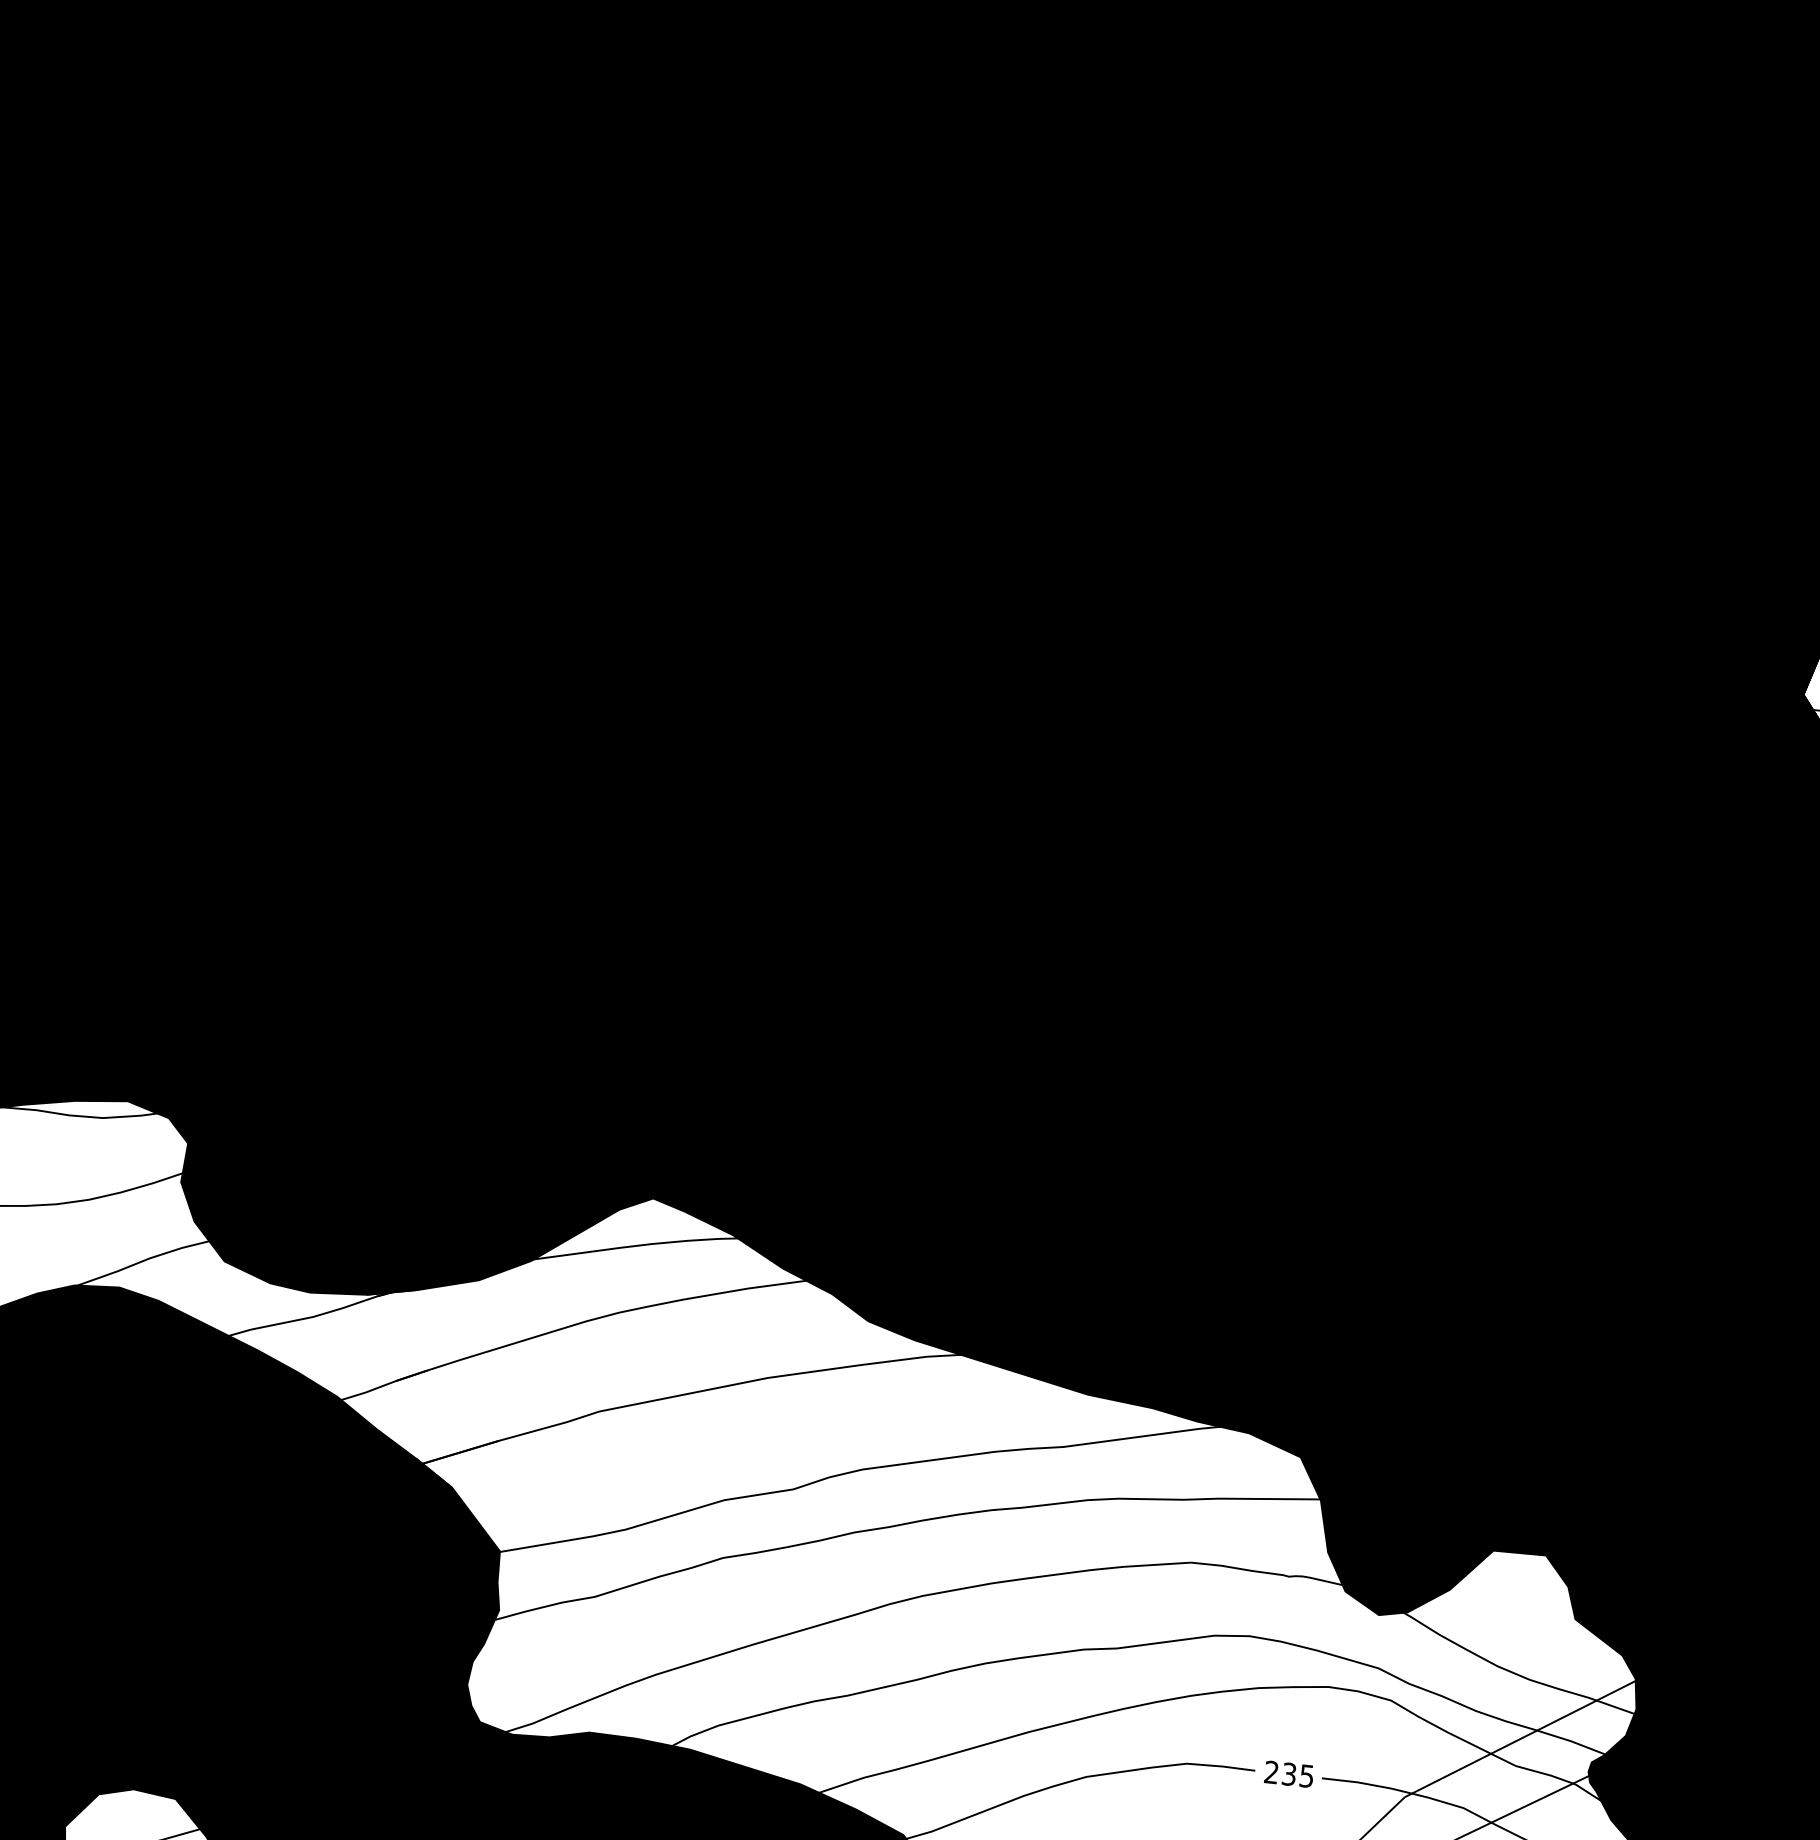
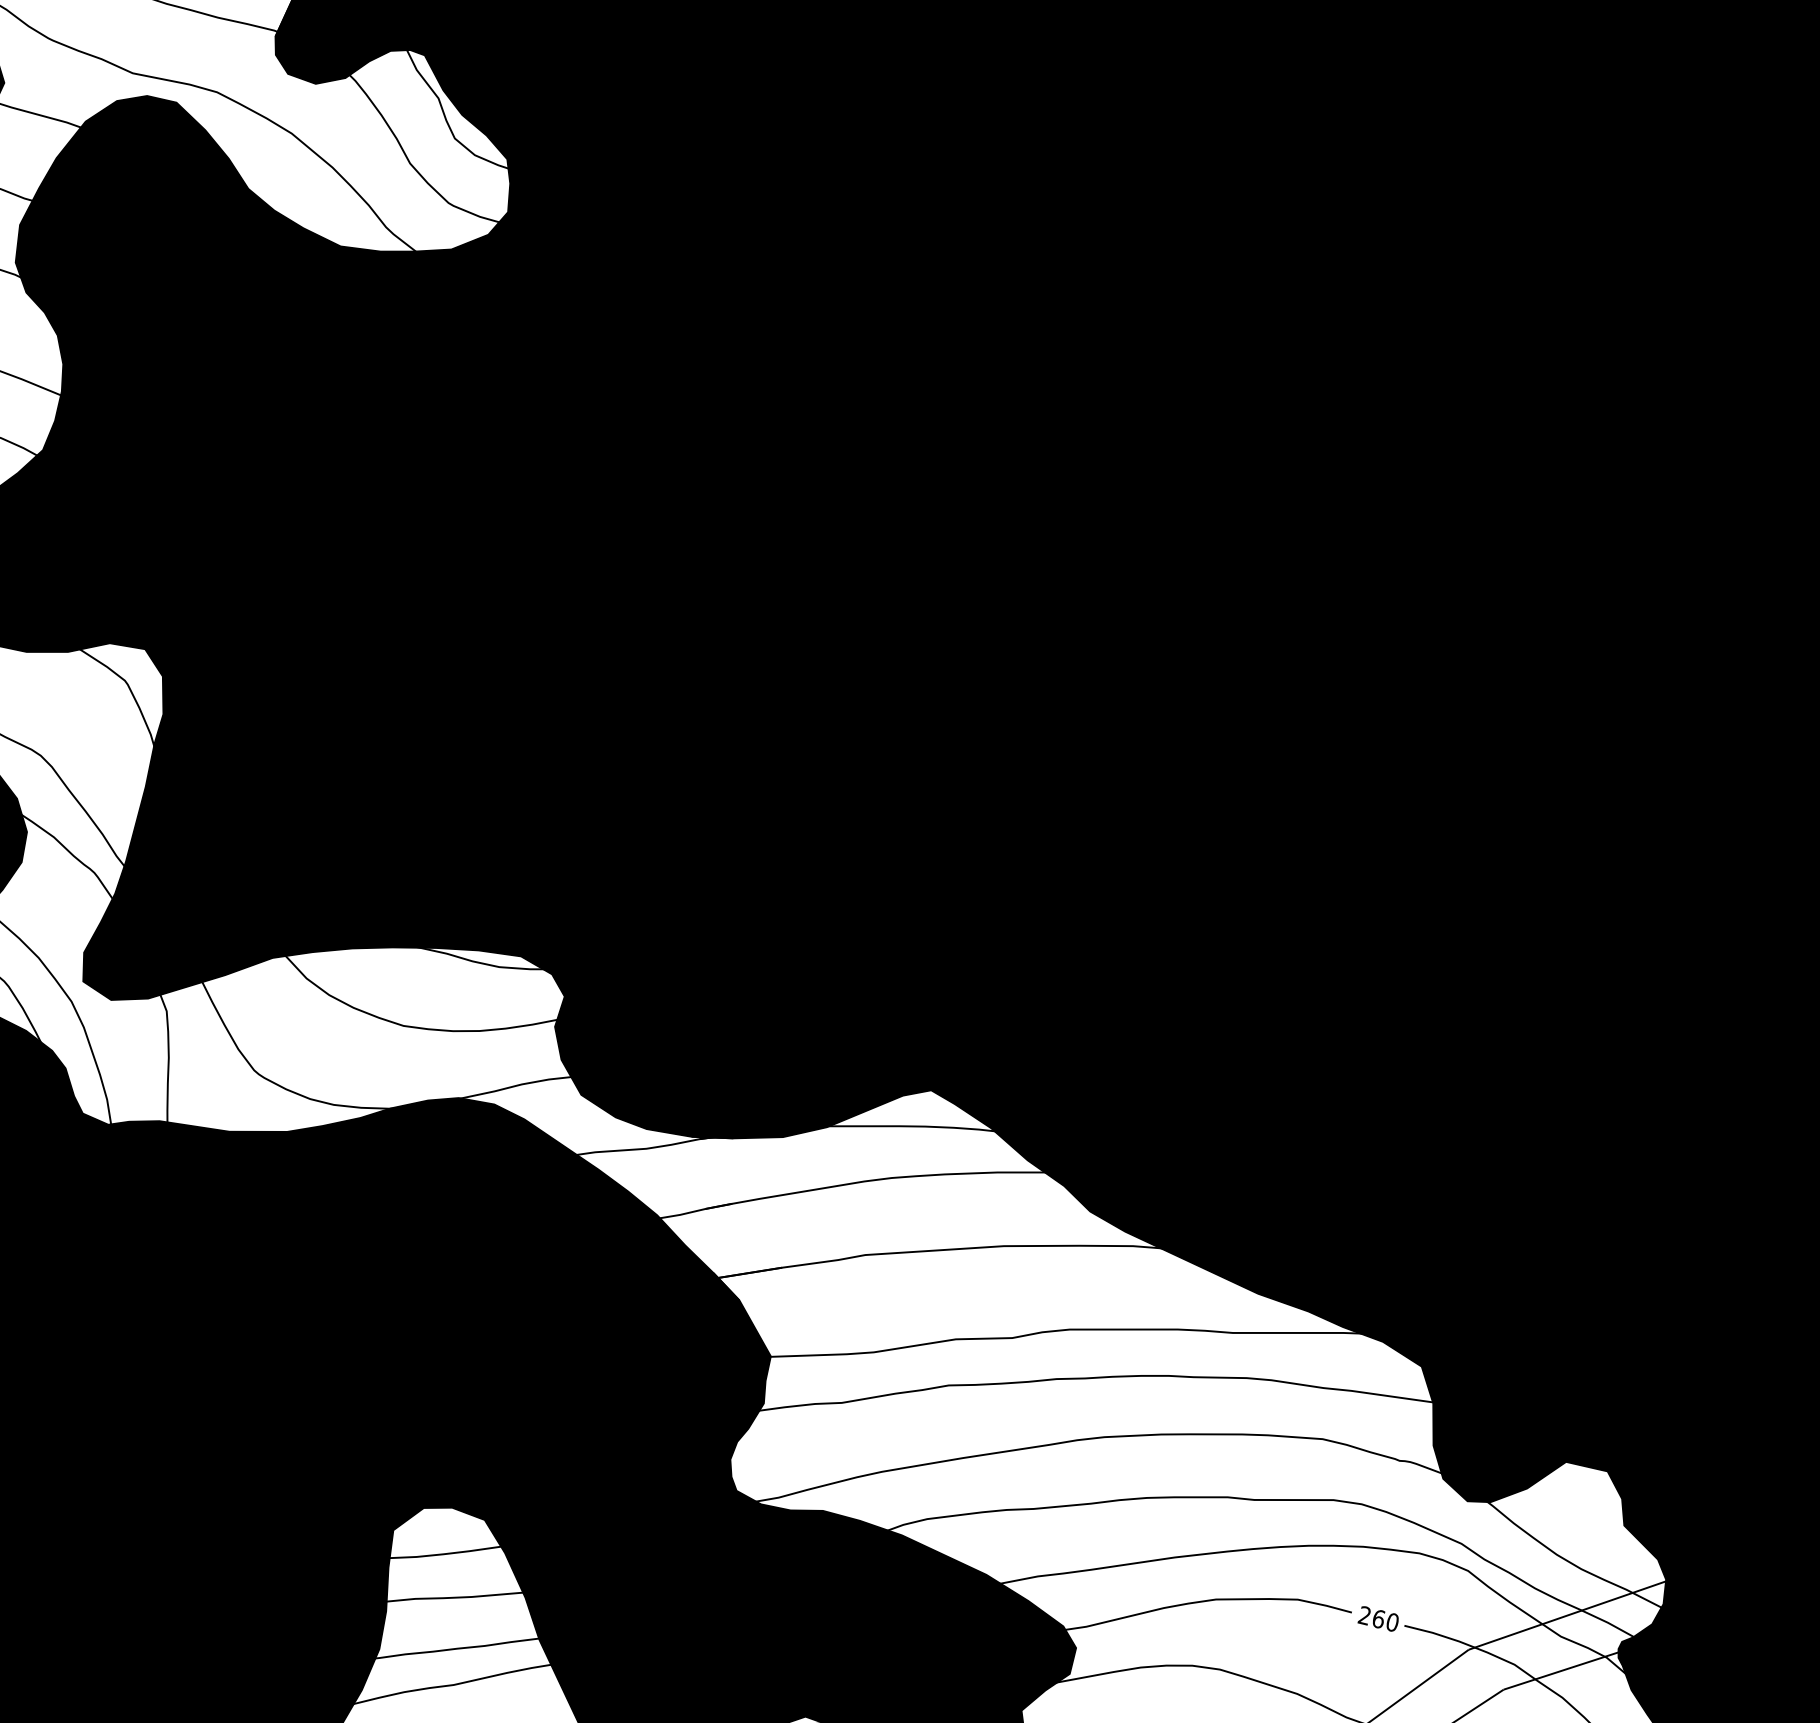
text: (1296, 1775) -> (1384, 1620), 235 -> 260

